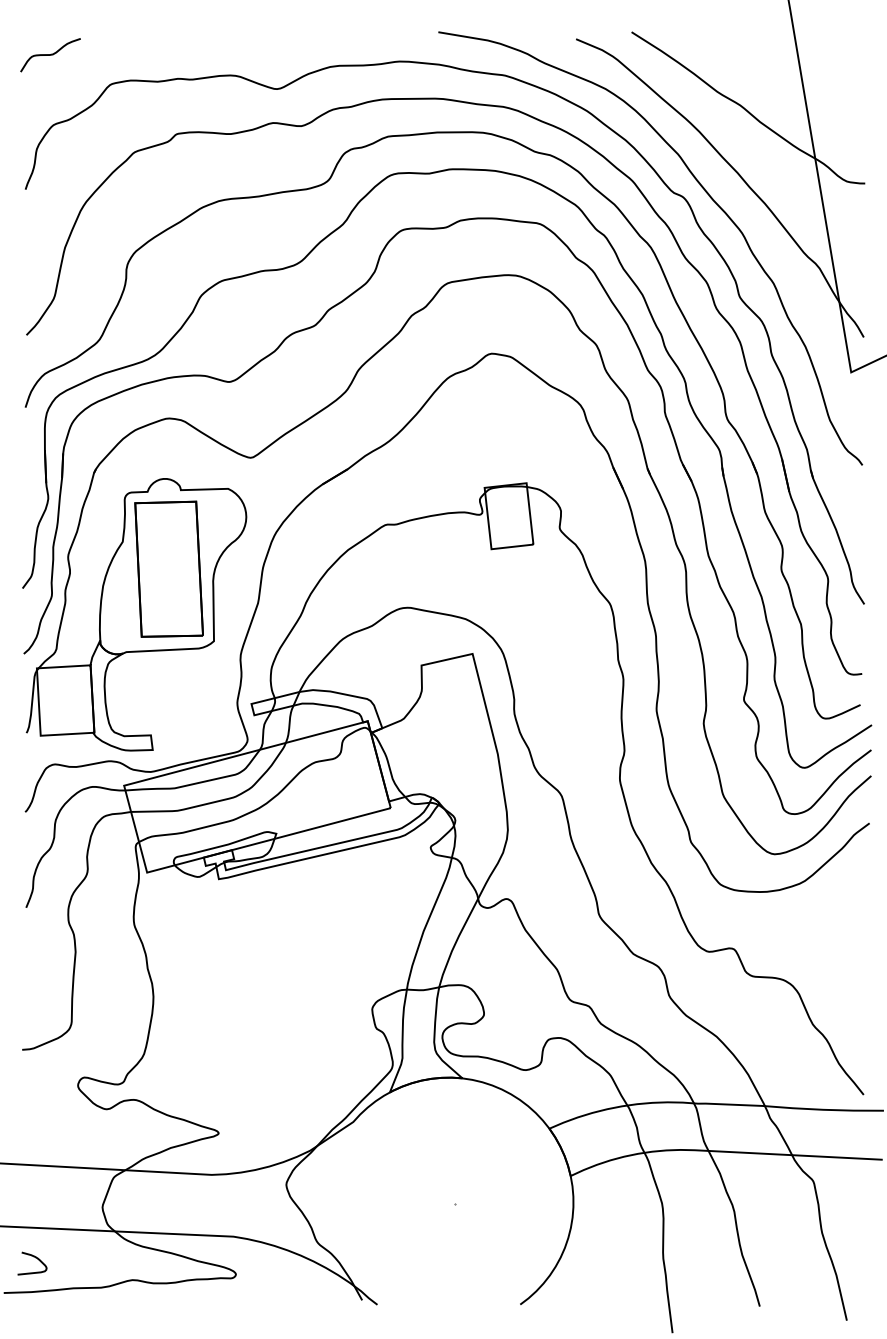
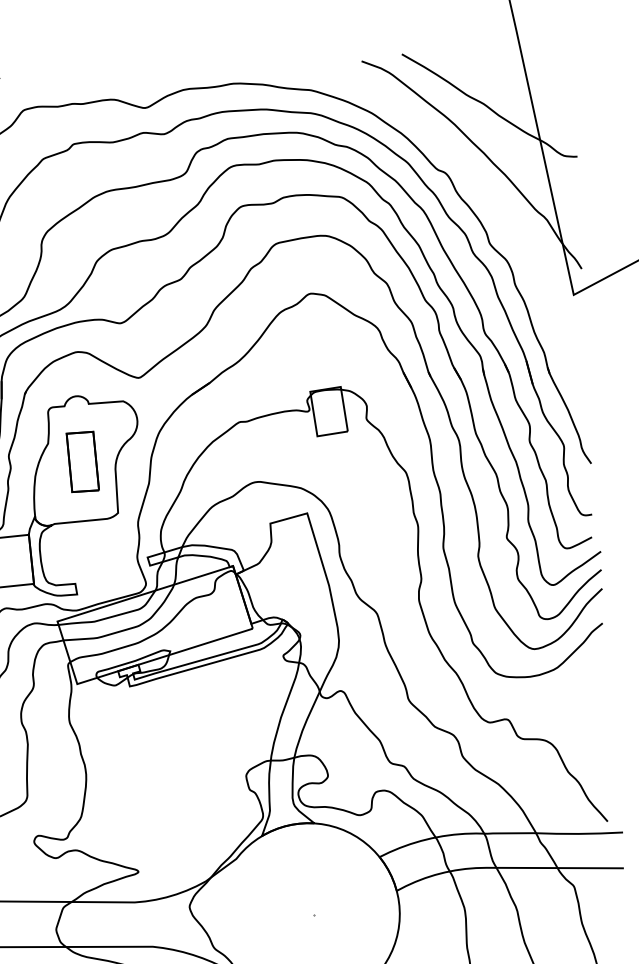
curve: (709, 197) -> (464, 172), removed
part: (168, 568) -> (82, 461), size x0.6

